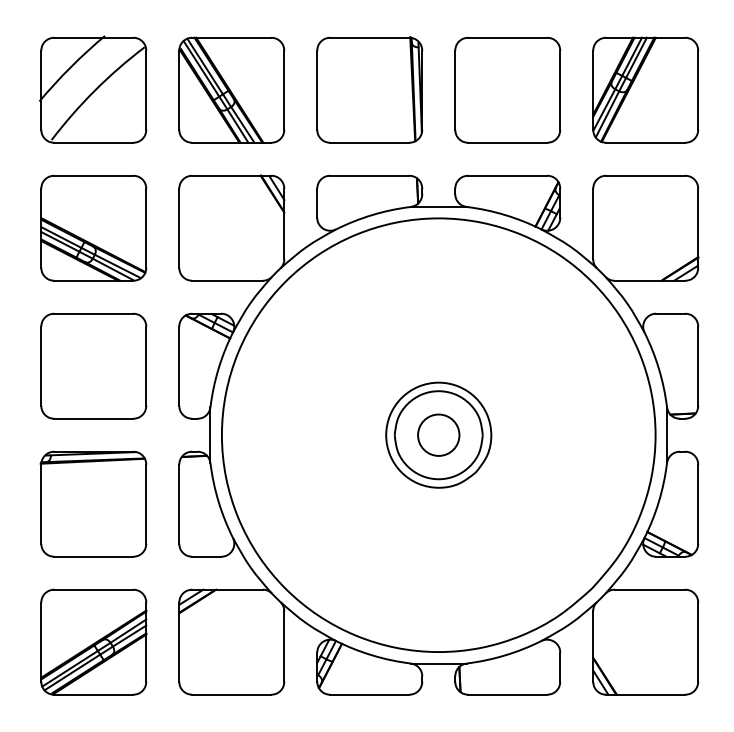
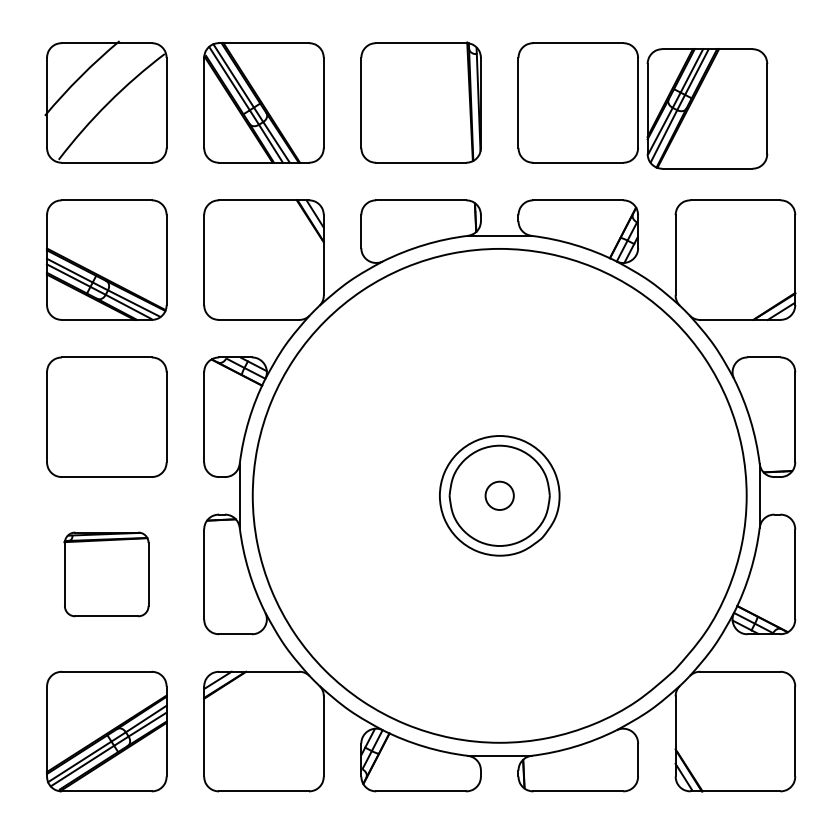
part: (645, 89) -> (707, 108), moved
circle: (438, 434) -> (499, 495), size x0.6
part: (93, 504) -> (106, 574), size x0.7

